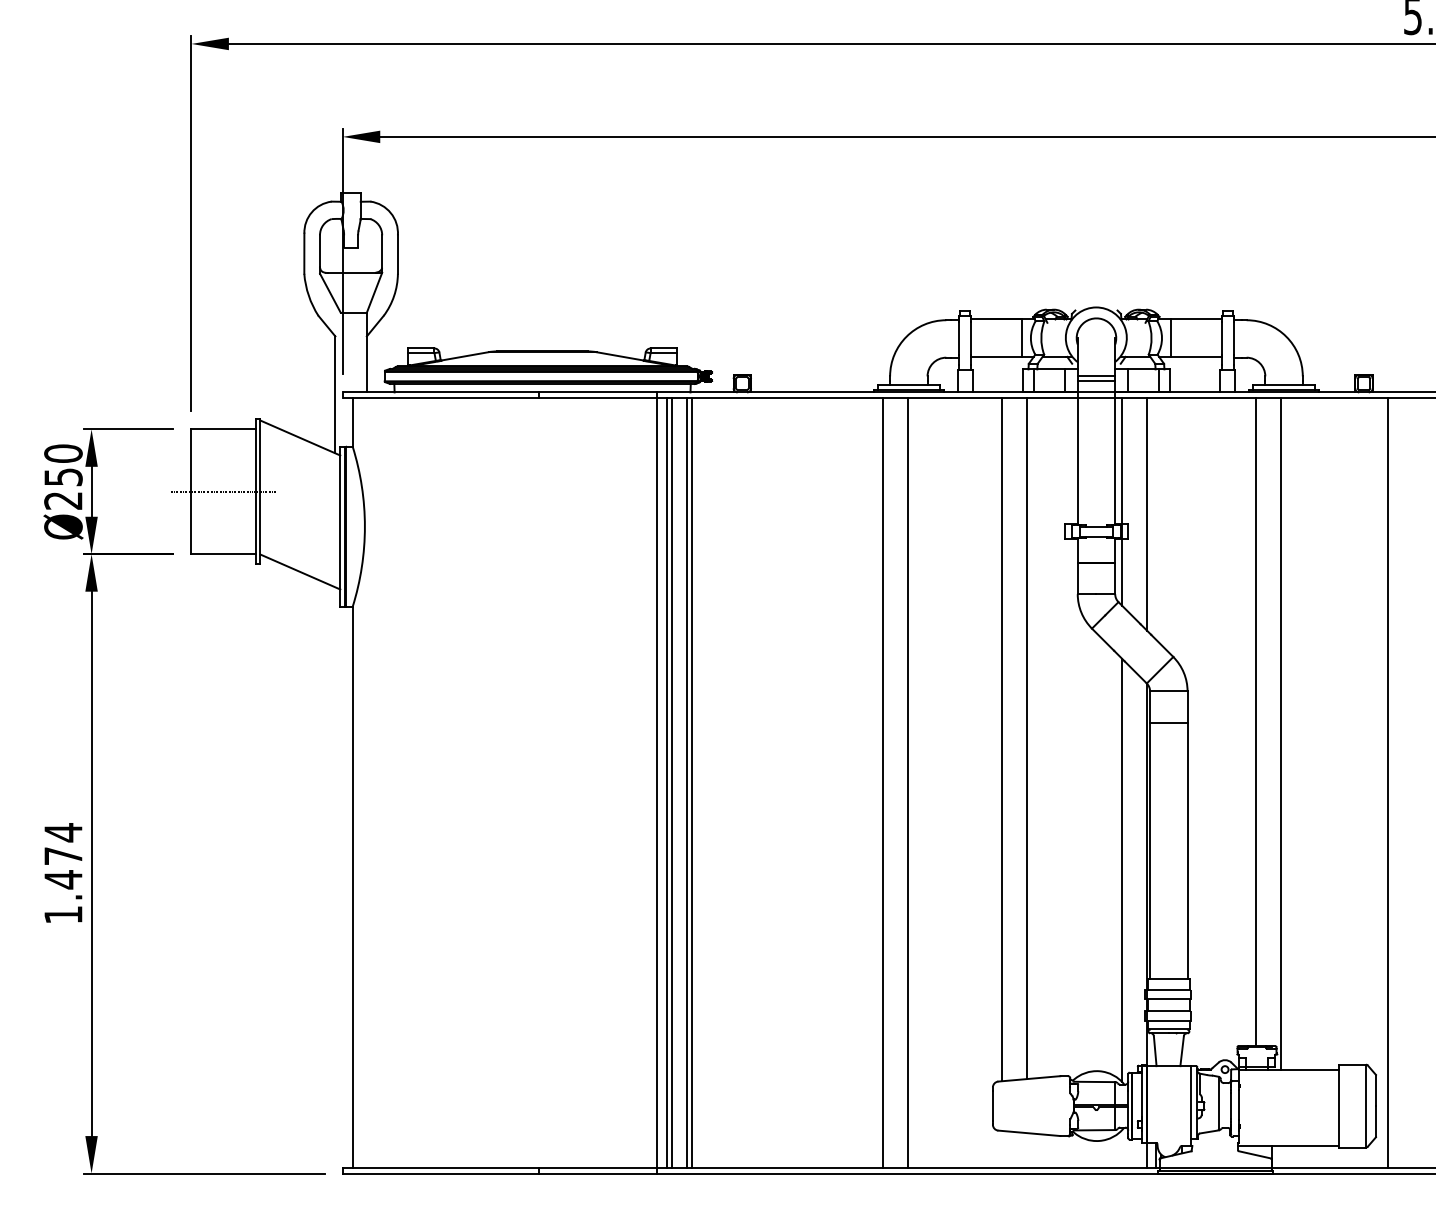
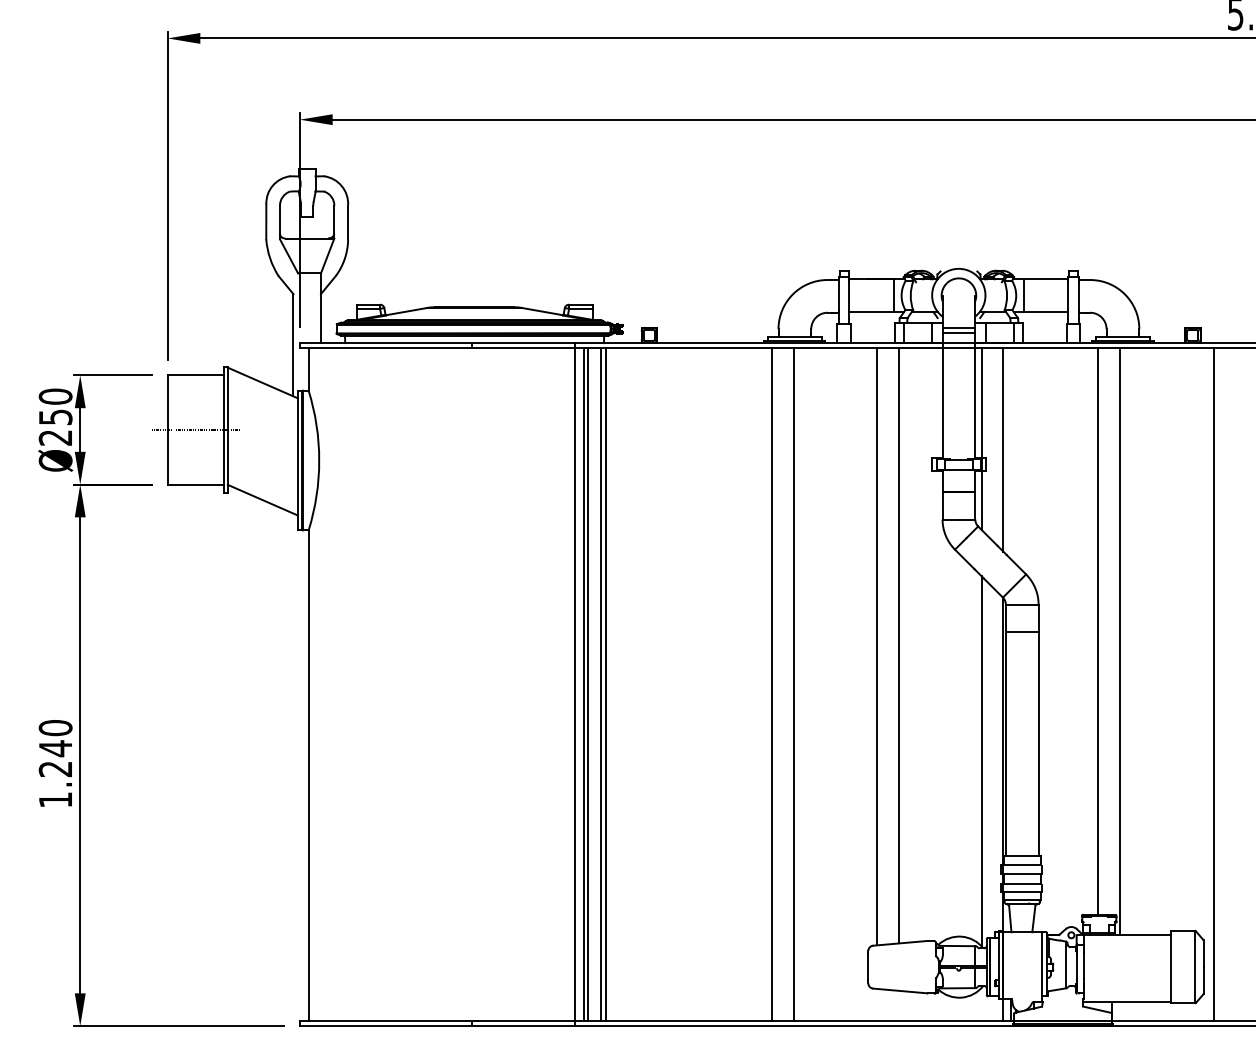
text: (63, 856) -> (55, 748), 1.474 -> 1.240

